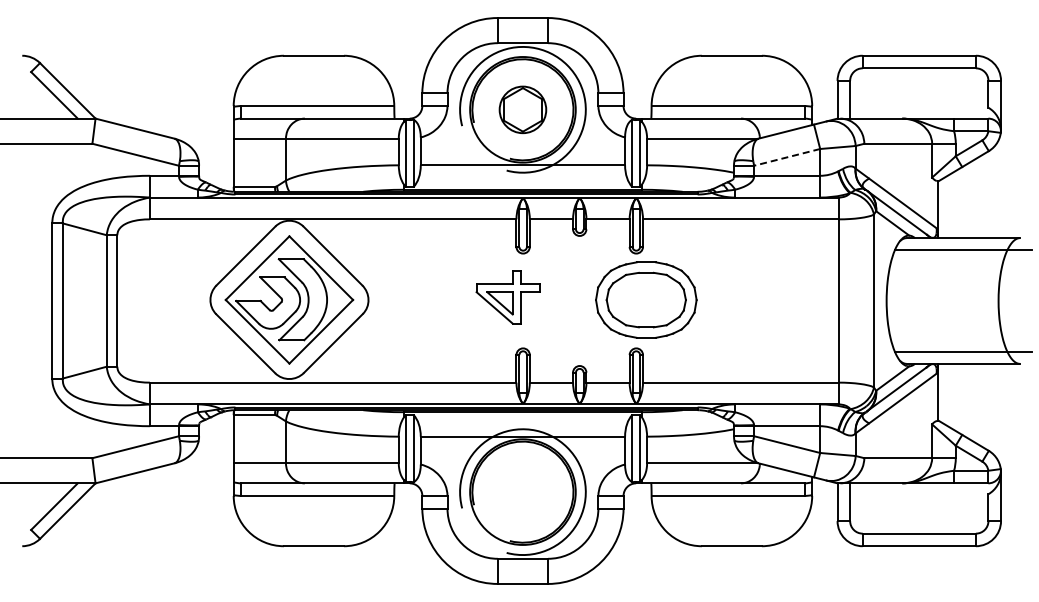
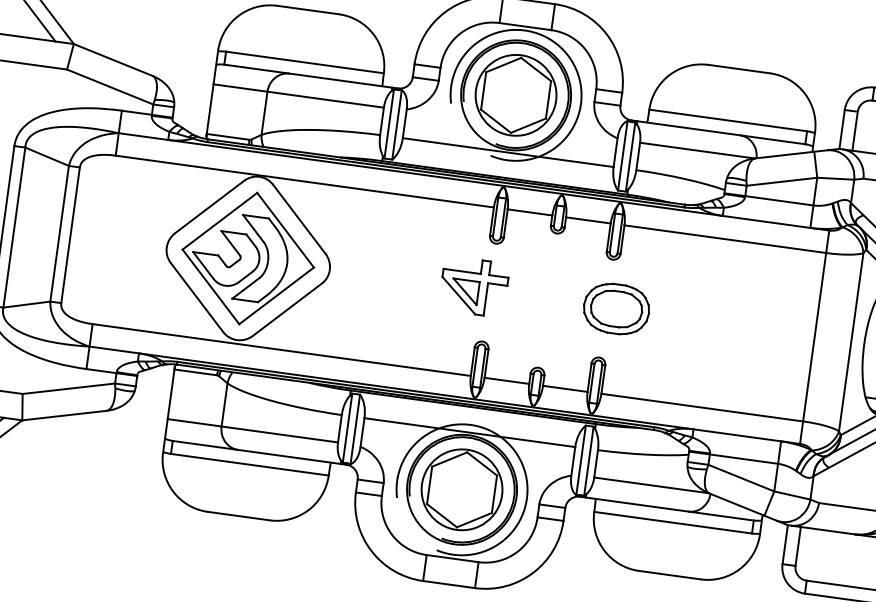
part: (522, 109) -> (515, 94), size x1.67
line: (786, 157) -> (781, 181), dashed -> solid
part: (646, 299) -> (616, 308), size x0.62
part: (522, 491) -> (461, 489), added

